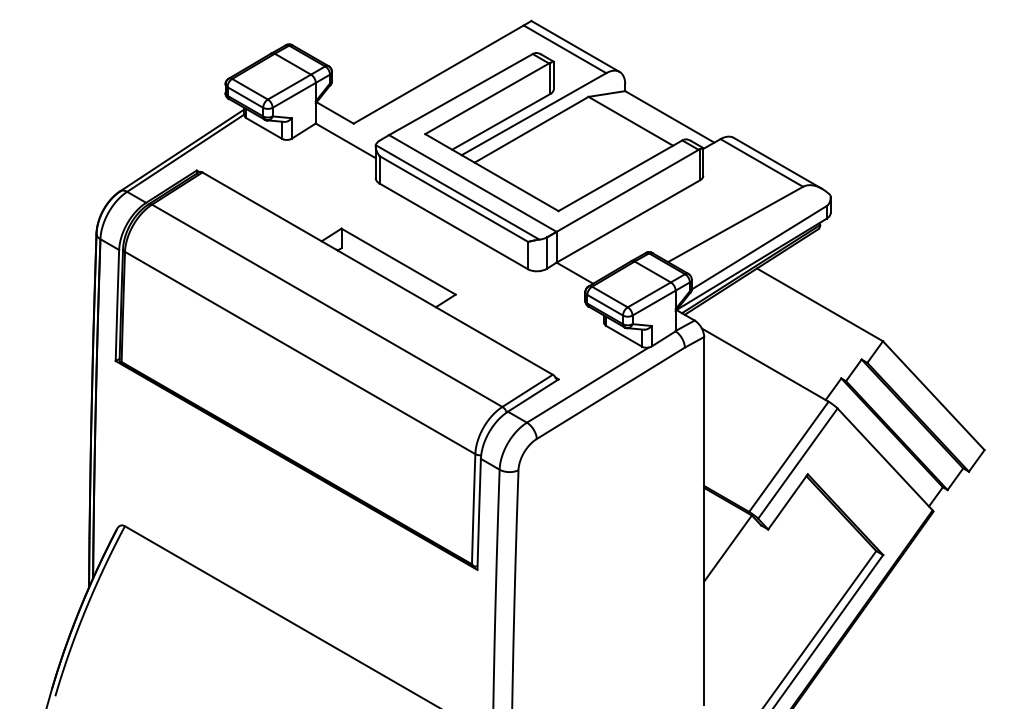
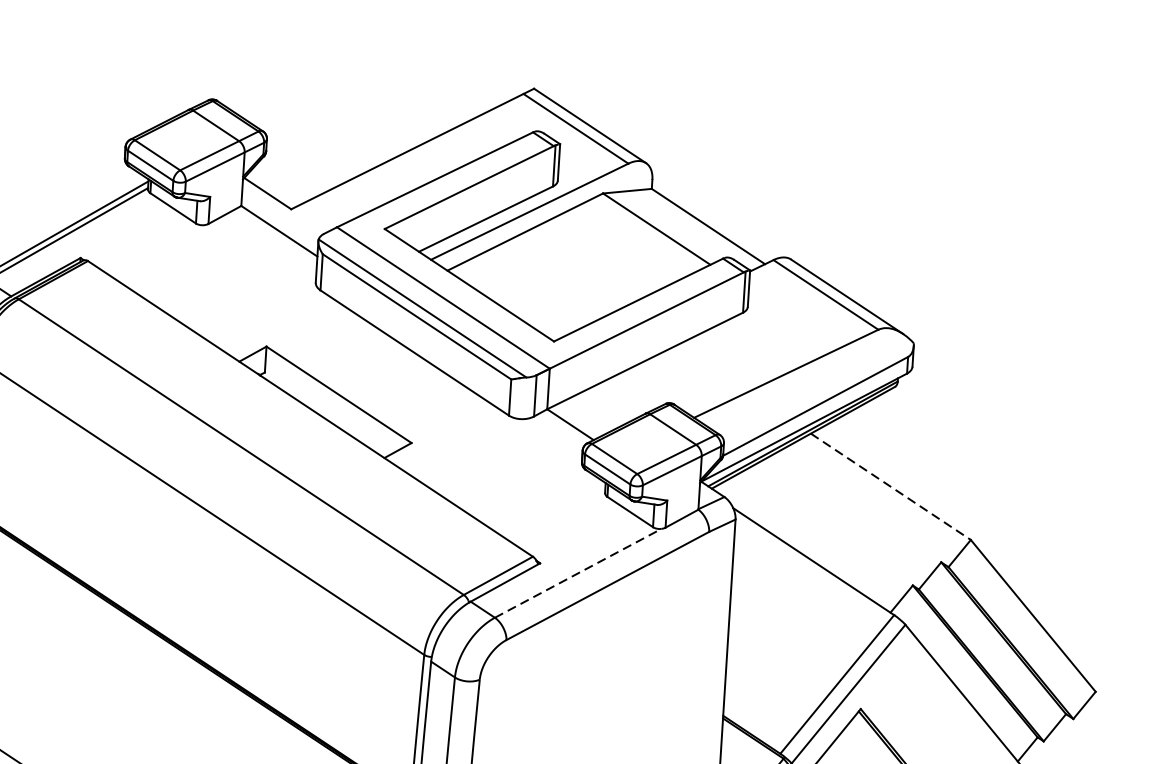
line: (820, 304) -> (891, 486), solid -> dashed
line: (588, 384) -> (579, 572), solid -> dashed

